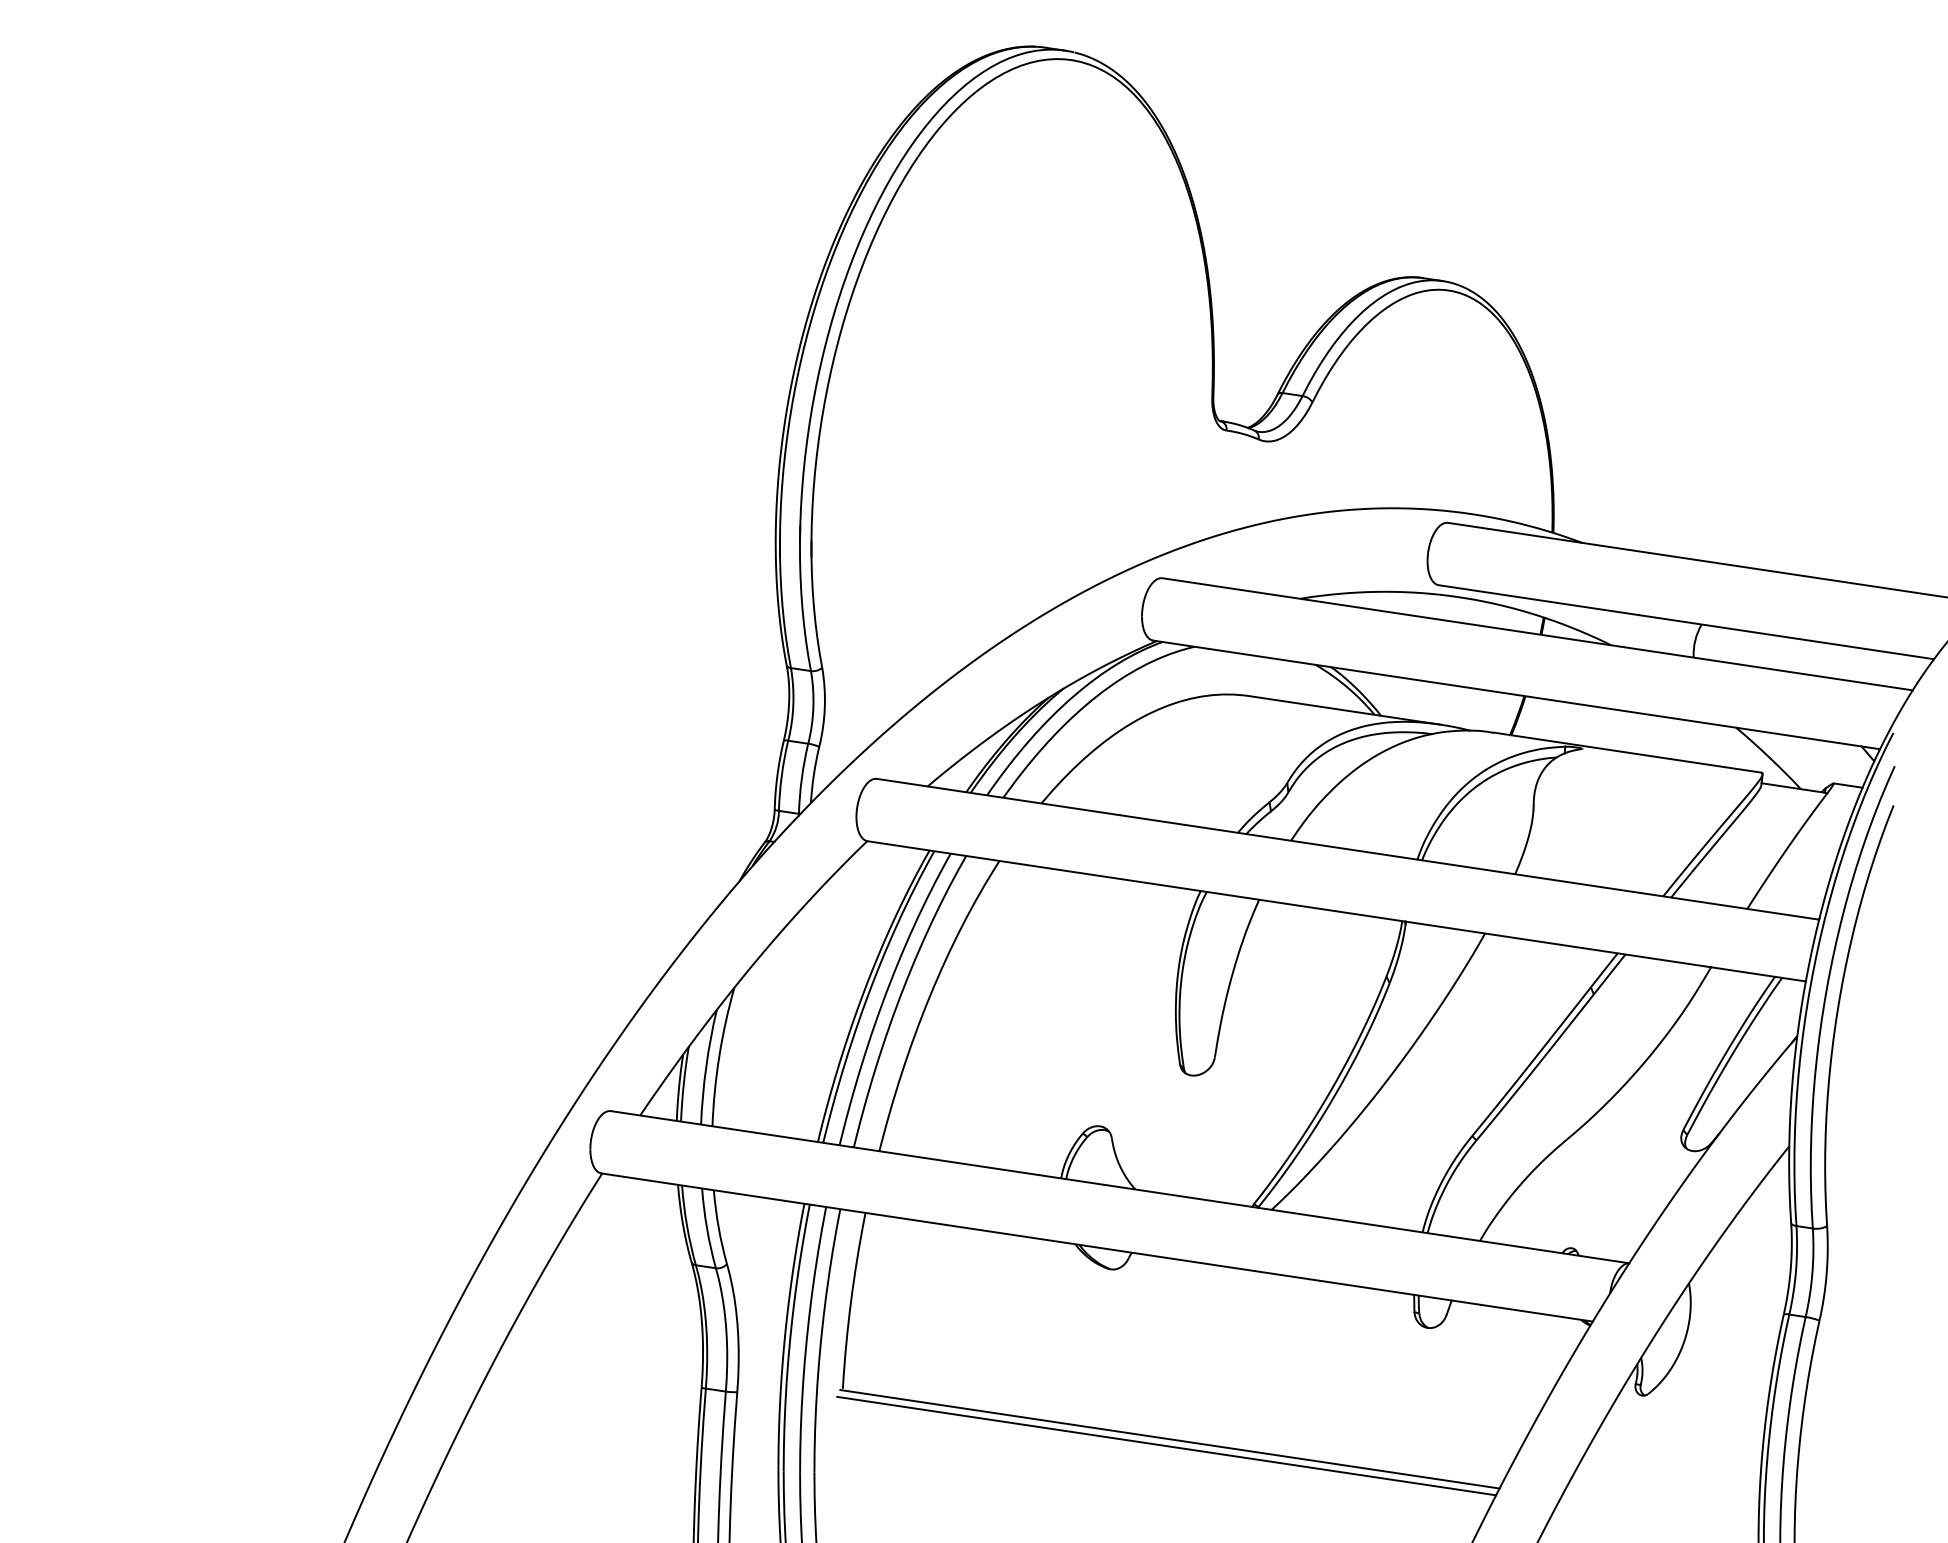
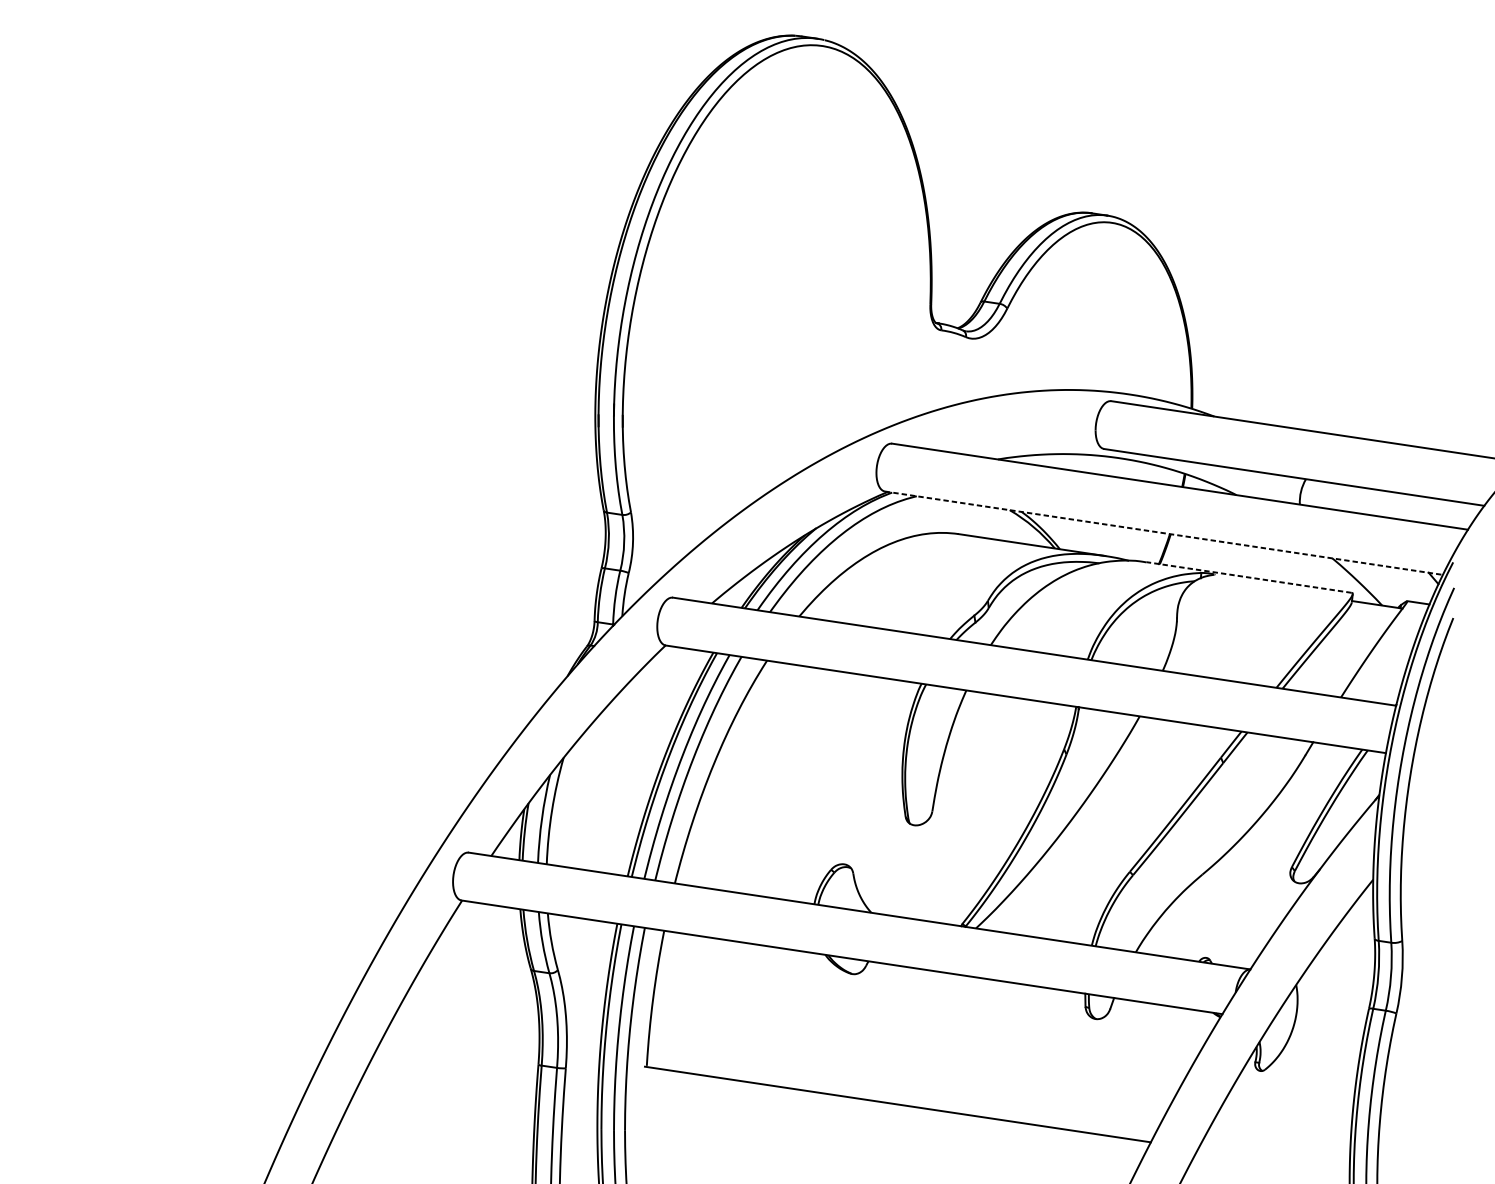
line: (1516, 694) -> (1163, 532), solid -> dashed
line: (1626, 752) -> (1248, 577), solid -> dashed
line: (1166, 1445) -> (895, 1109), removed

